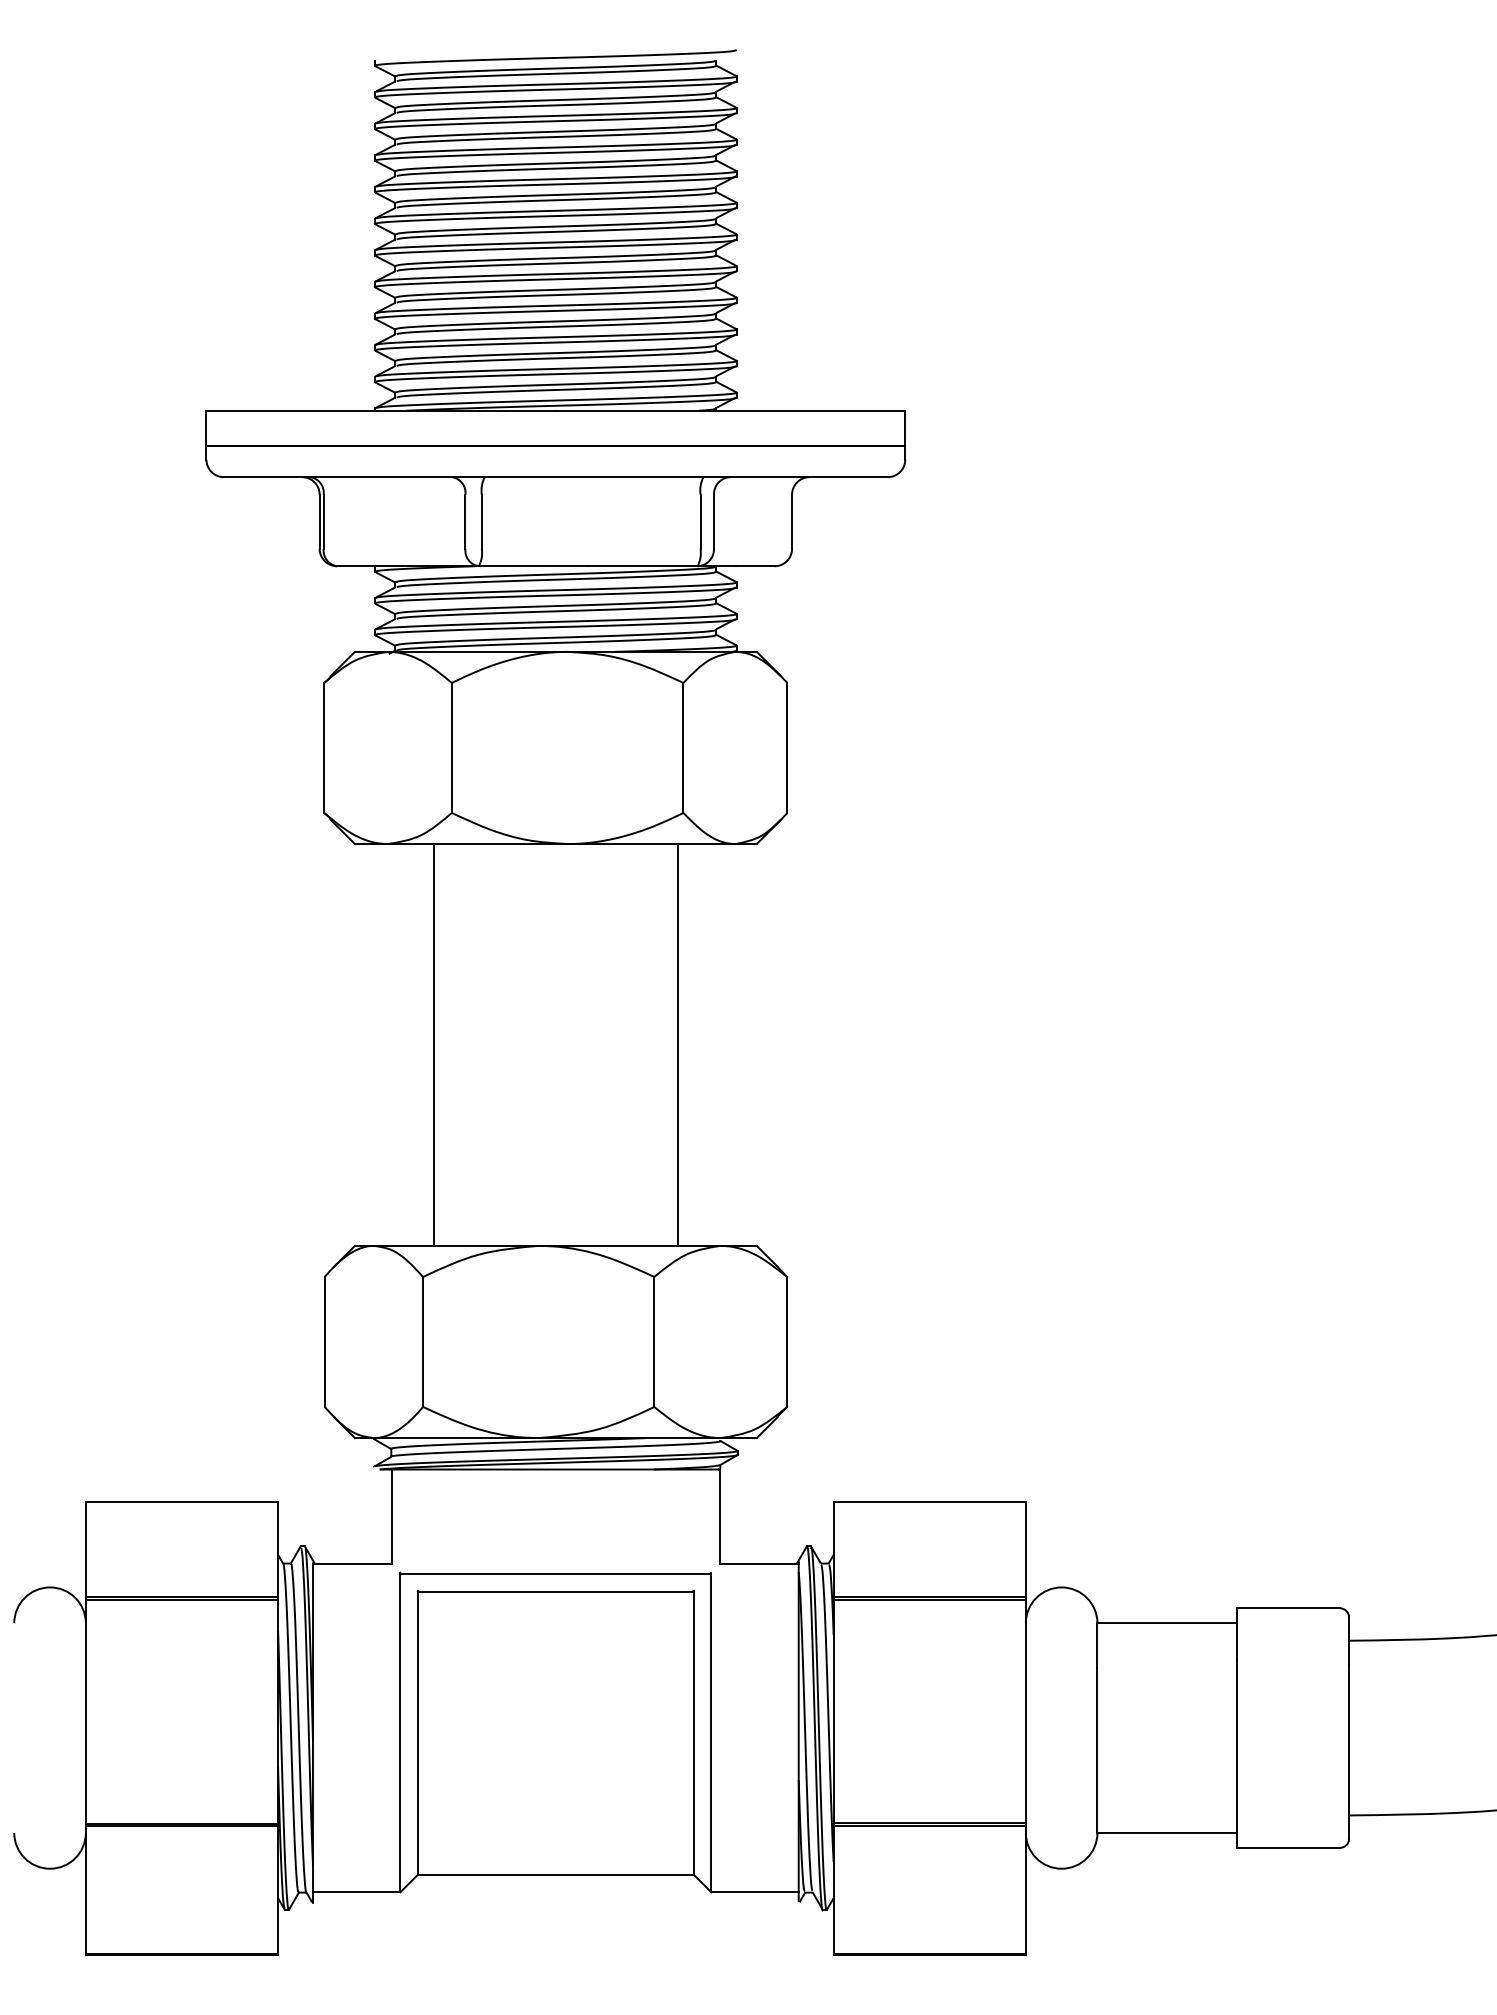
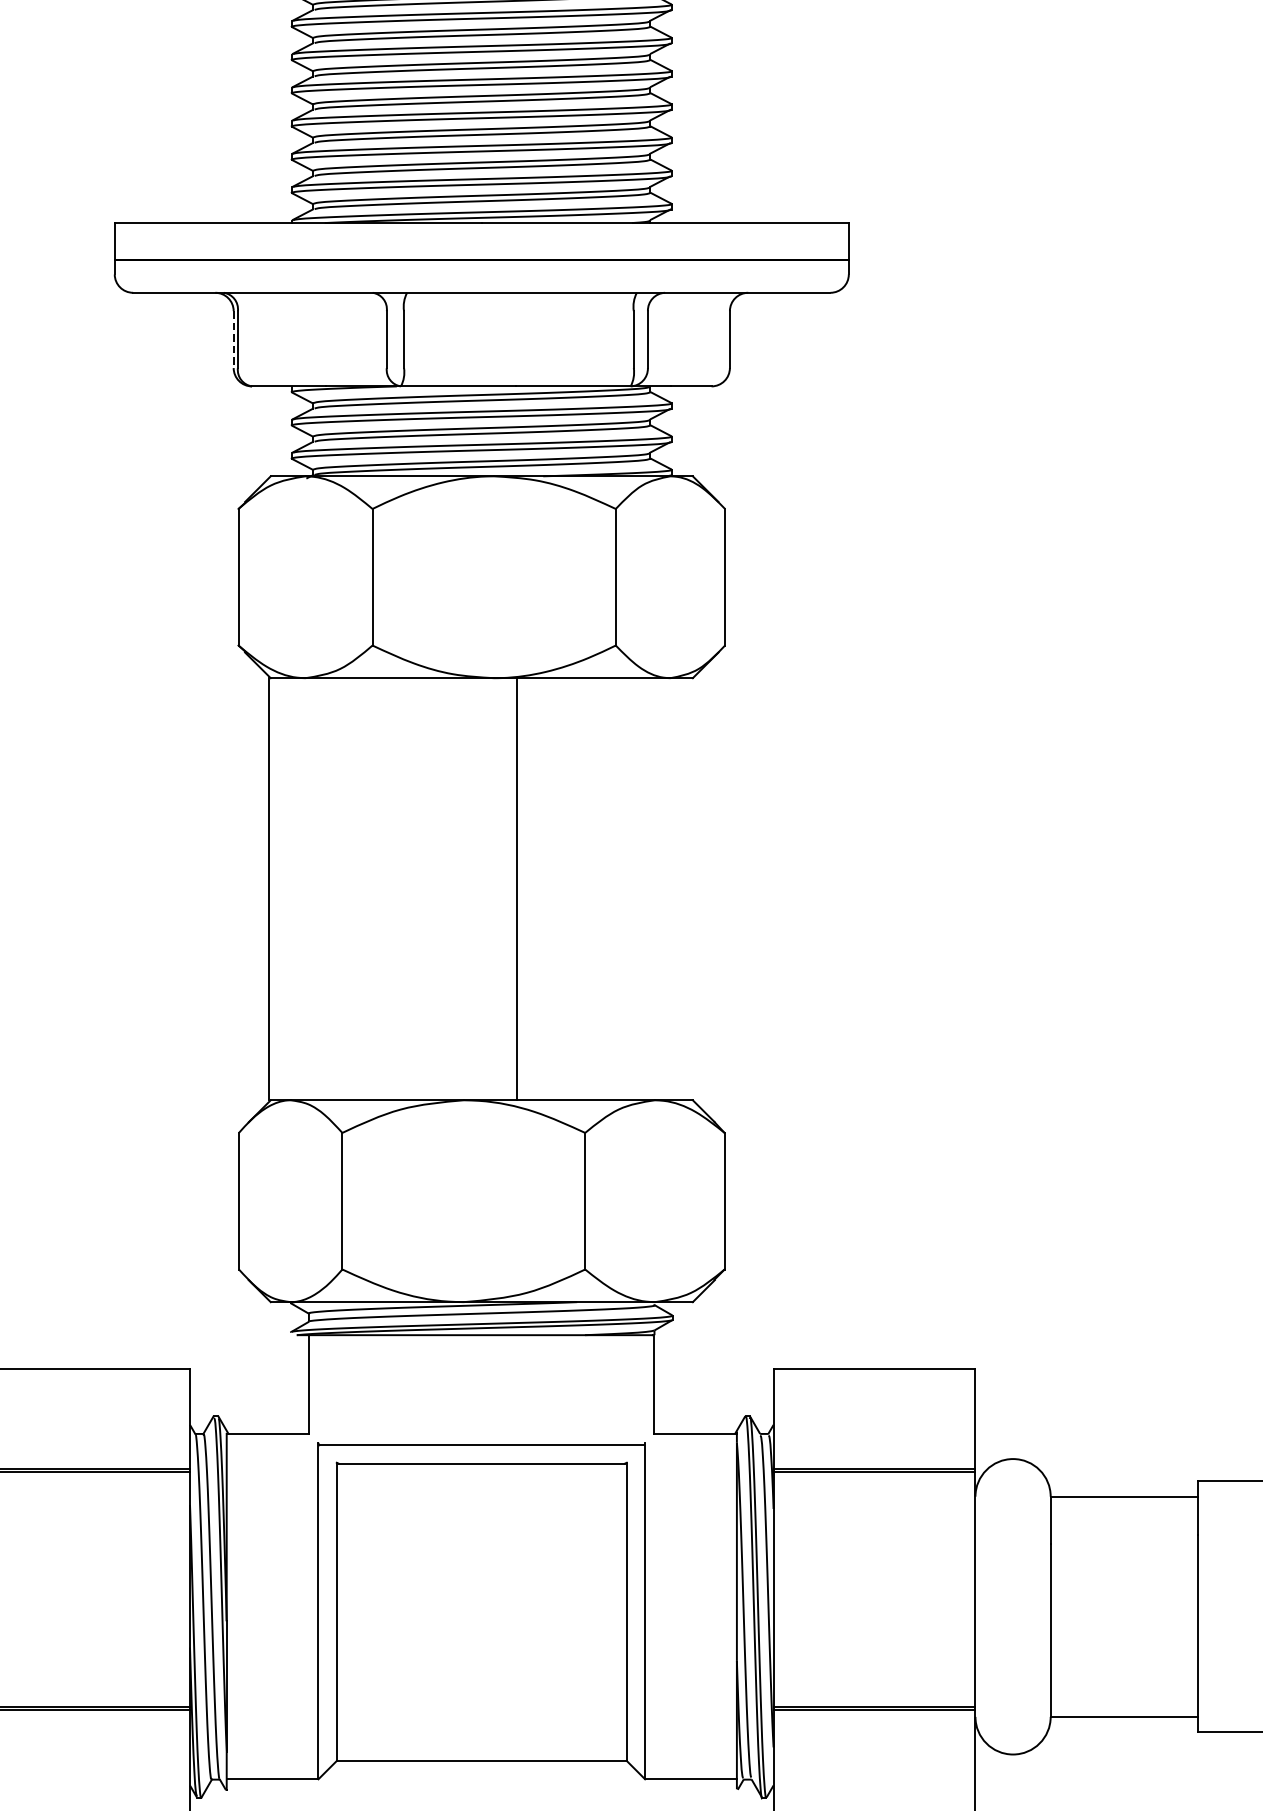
line: (319, 522) -> (233, 340), solid -> dashed
line: (433, 1044) -> (269, 888), moved
line: (678, 1044) -> (517, 888), moved

